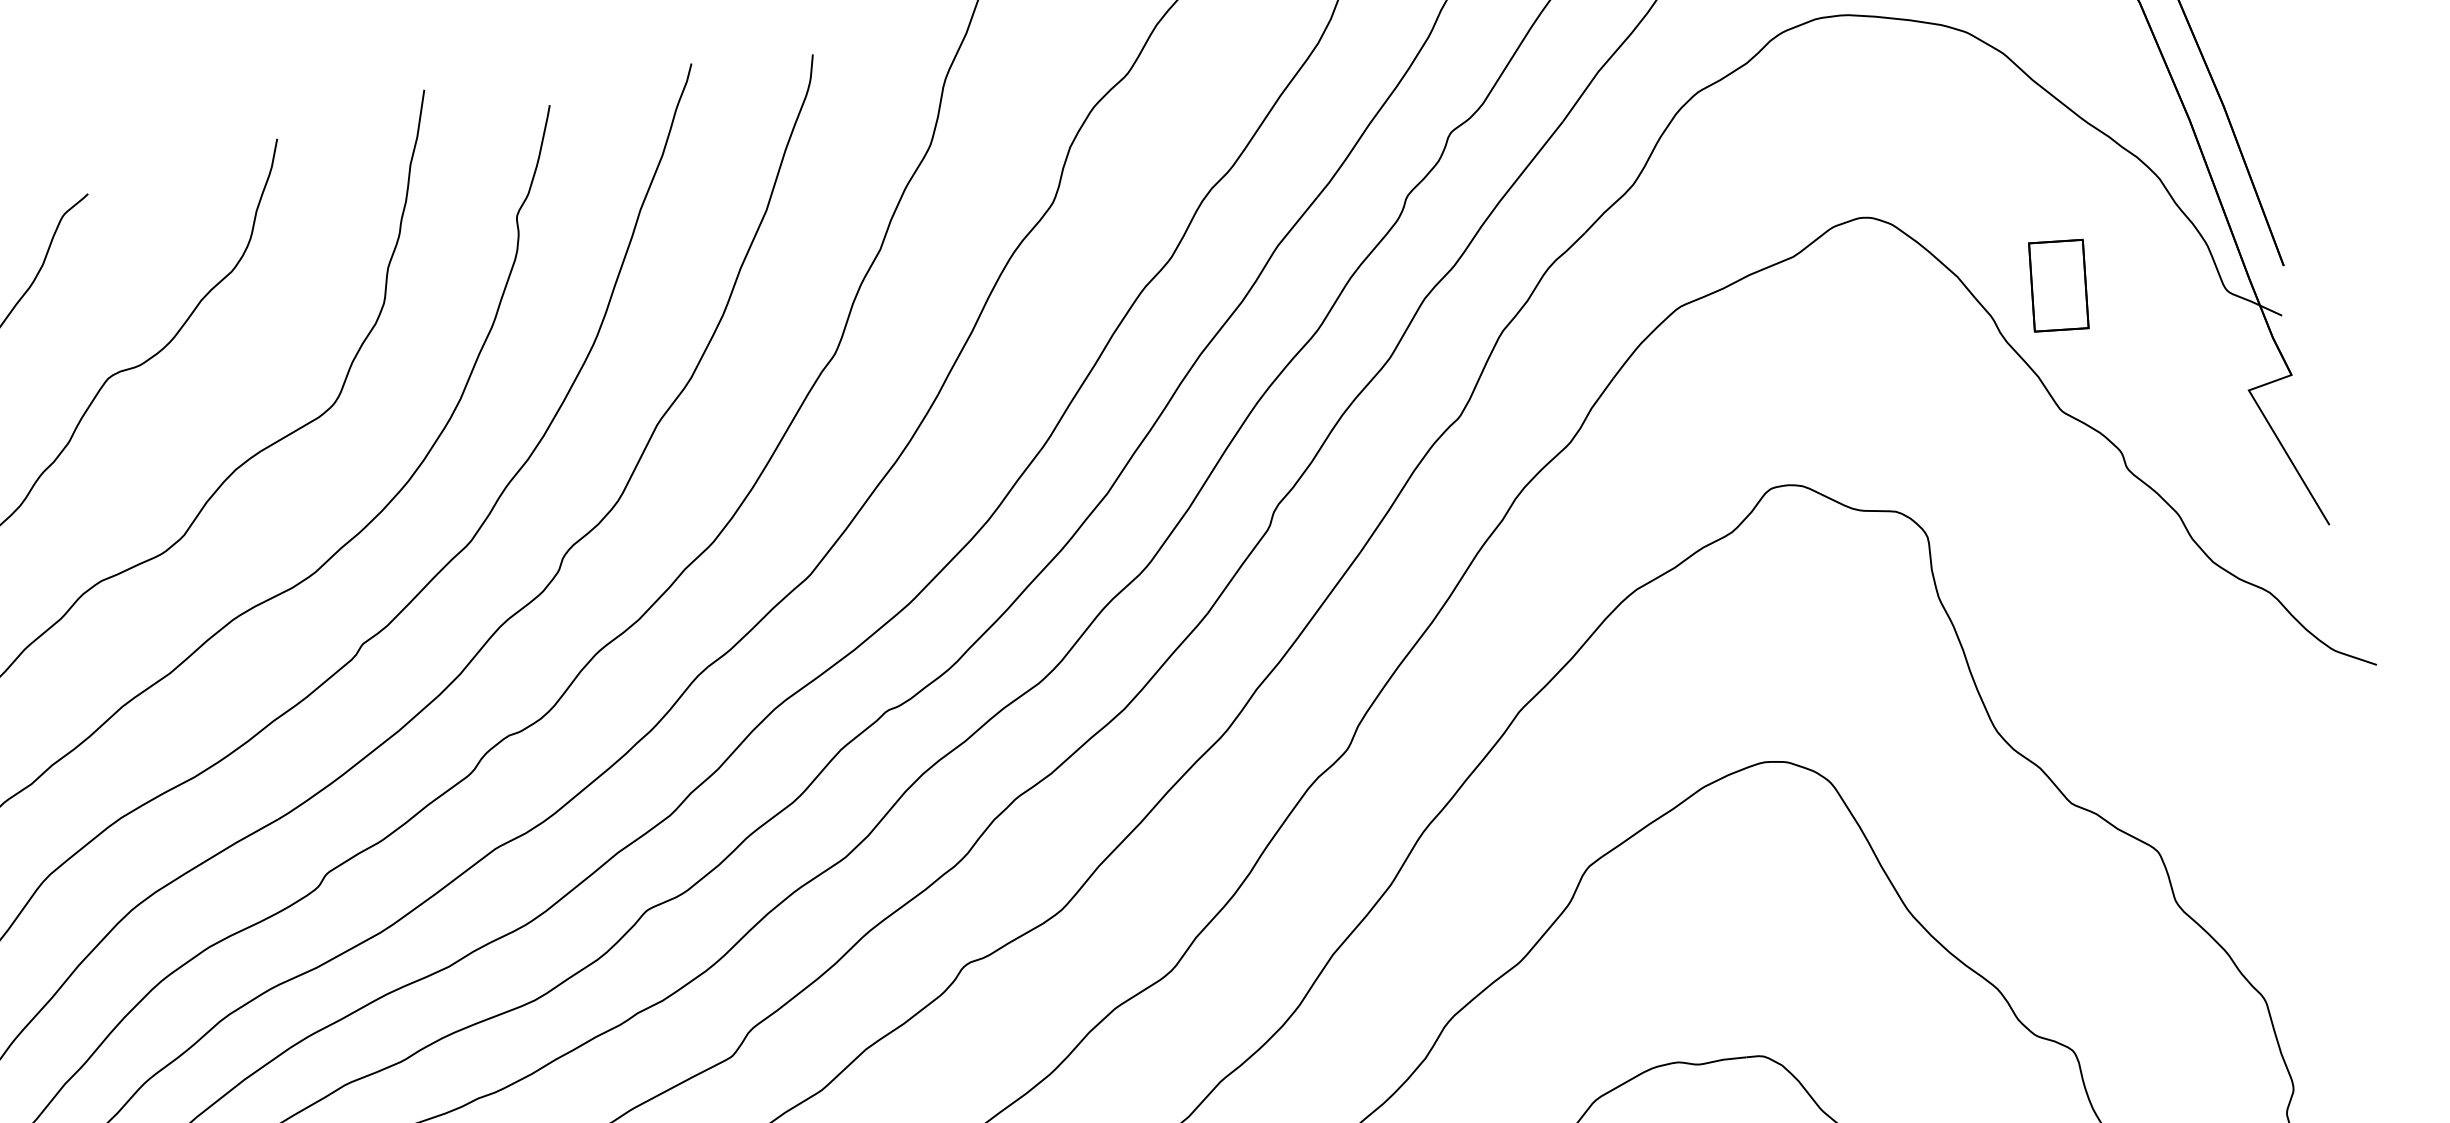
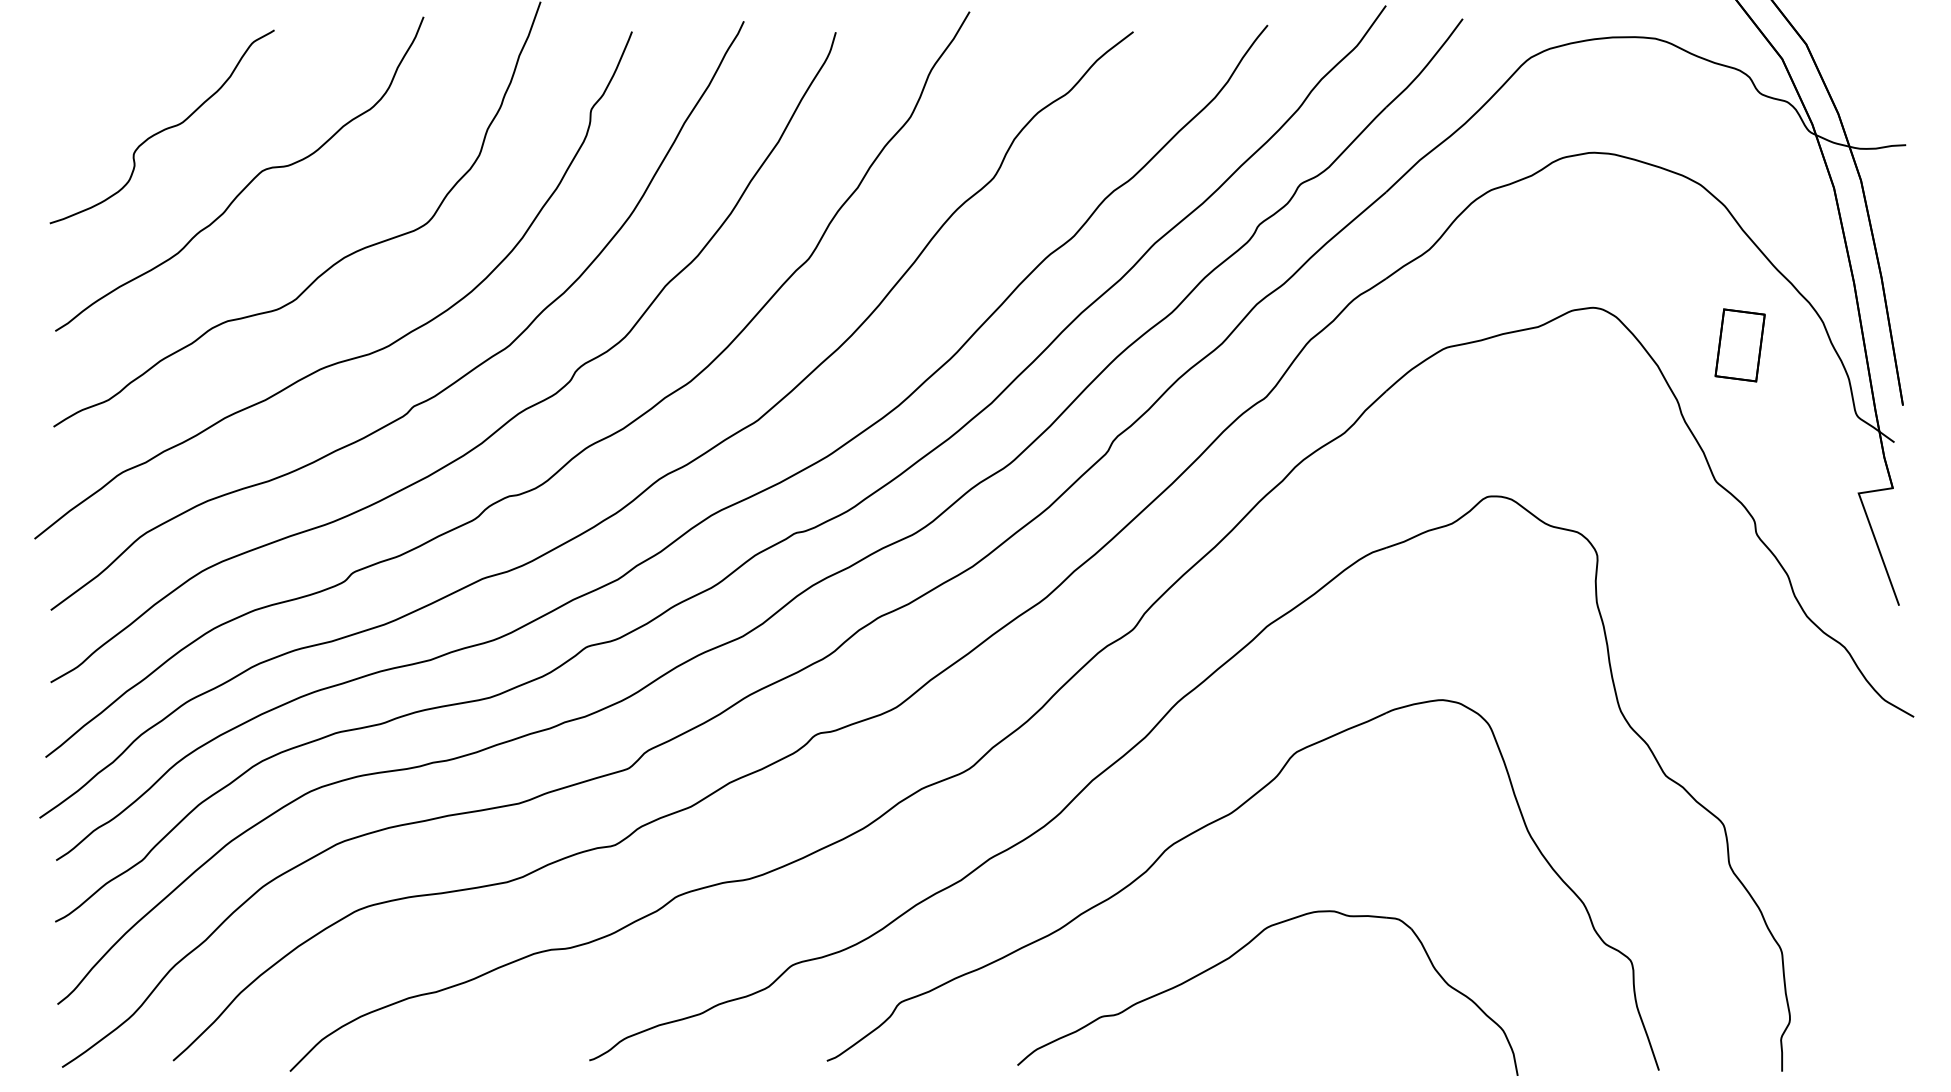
part: (2057, 286) -> (1739, 345), moved

